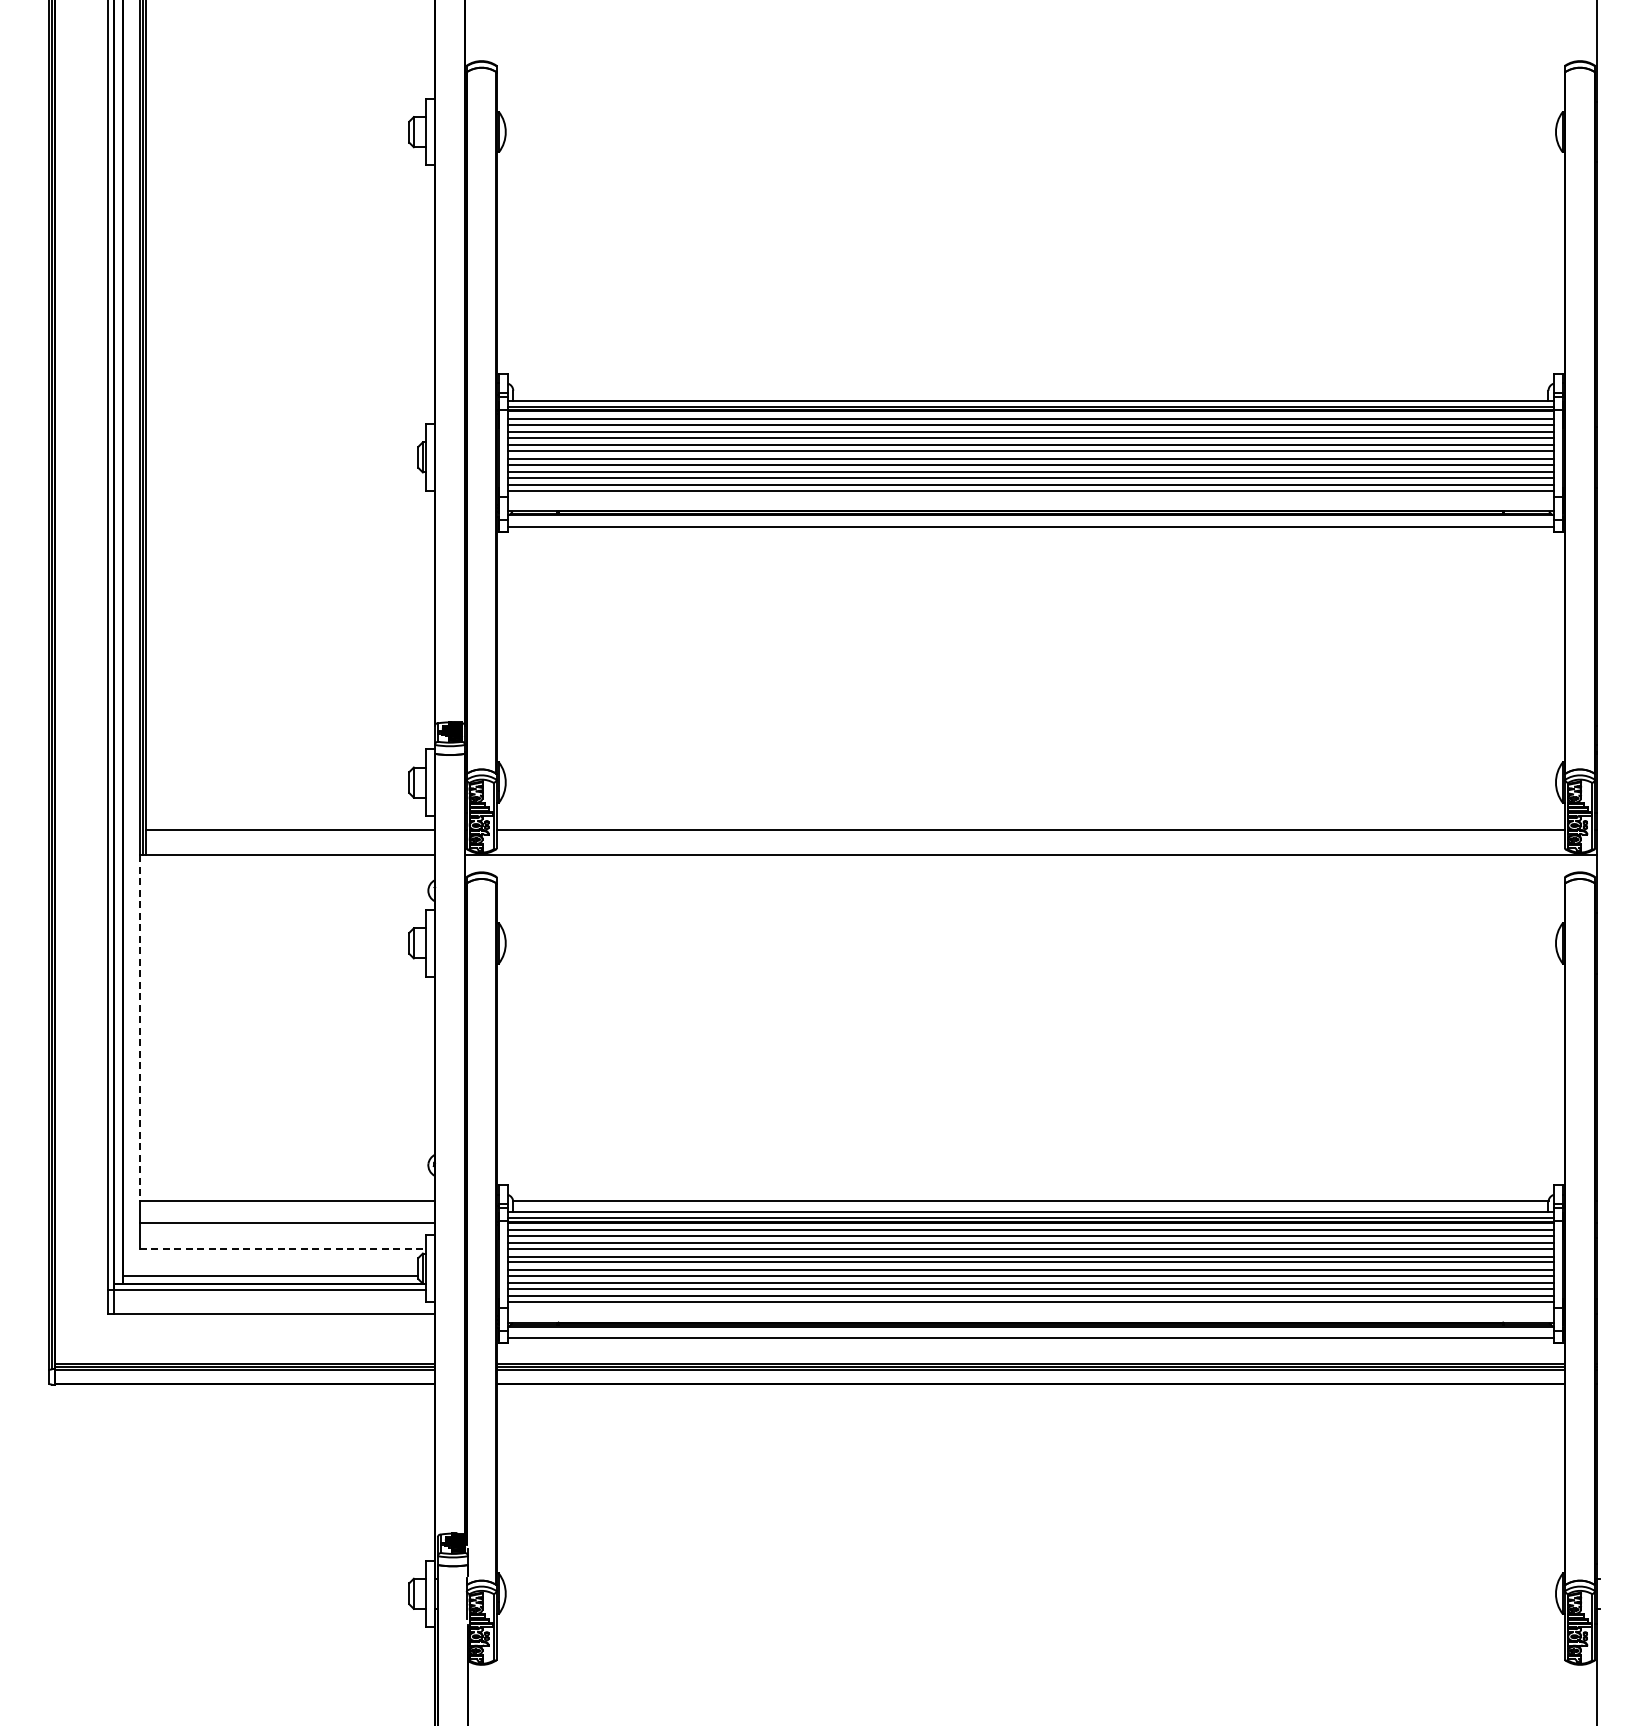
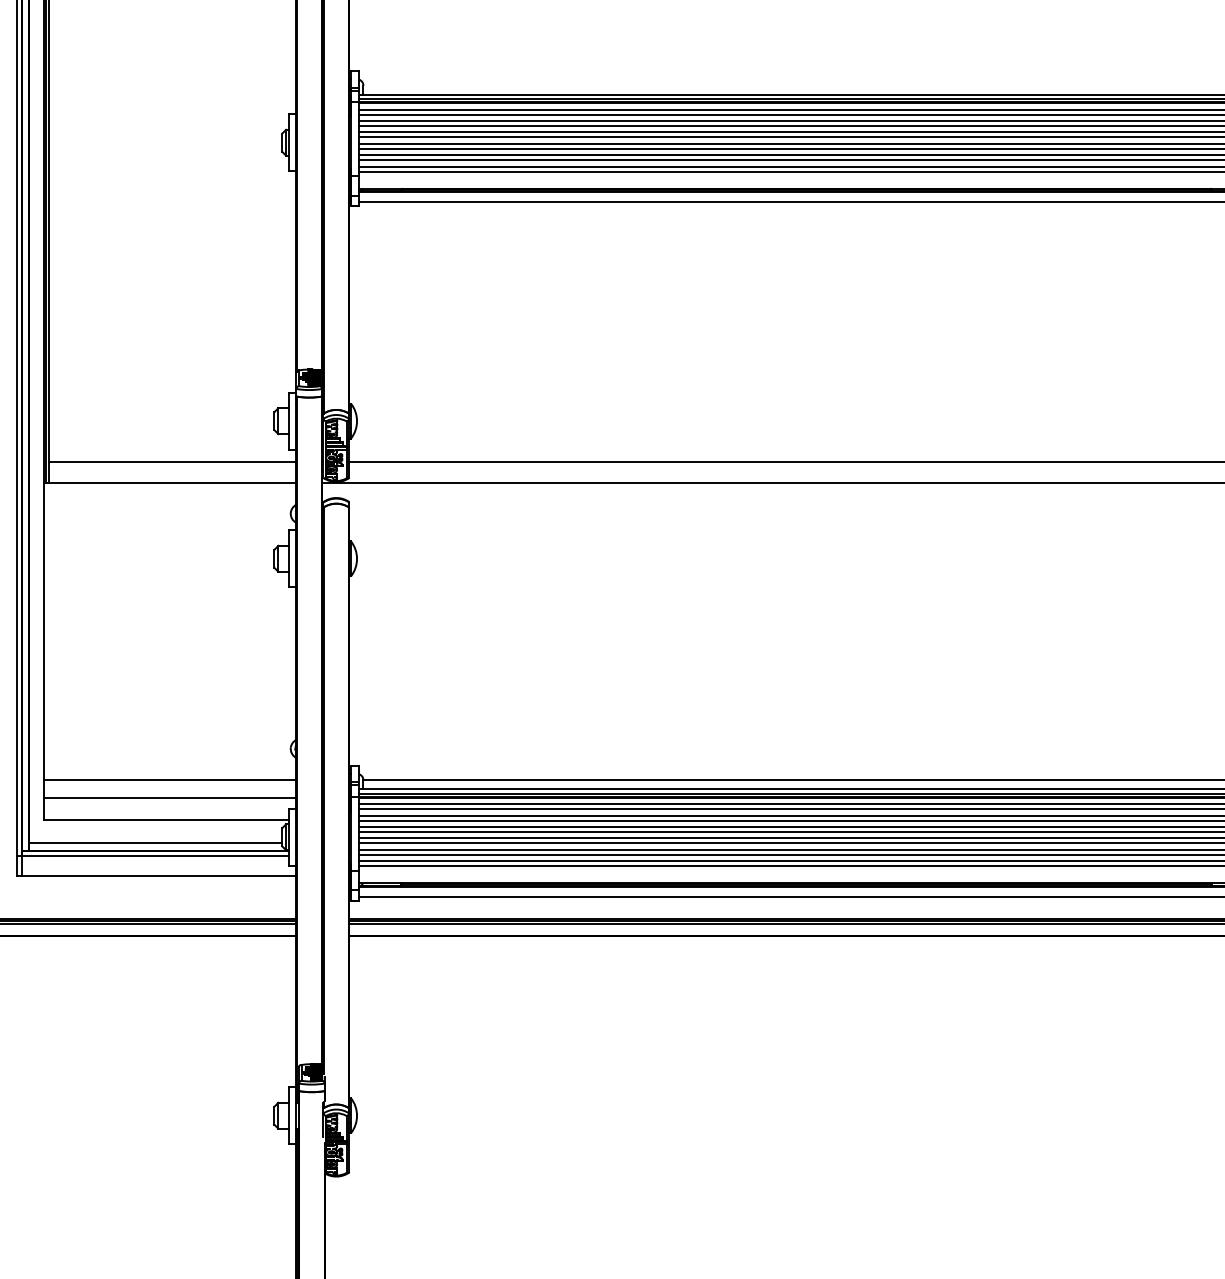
line: (139, 1028) -> (43, 631), dashed -> solid
line: (283, 1248) -> (166, 820), dashed -> solid

